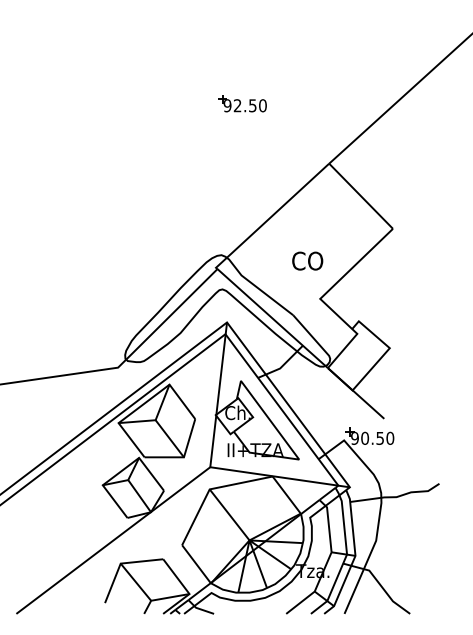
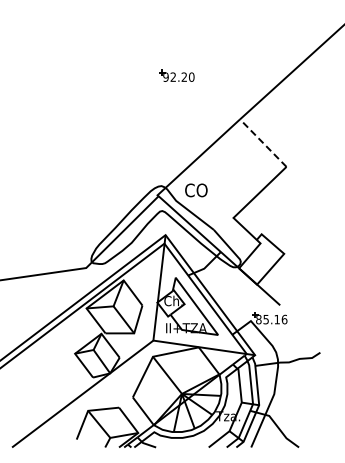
text: (251, 104) -> (183, 76), 92.50 -> 92.20
line: (360, 195) -> (262, 142), solid -> dashed
text: (307, 261) -> (196, 190), moved
text: (372, 438) -> (271, 319), 90.50 -> 85.16

